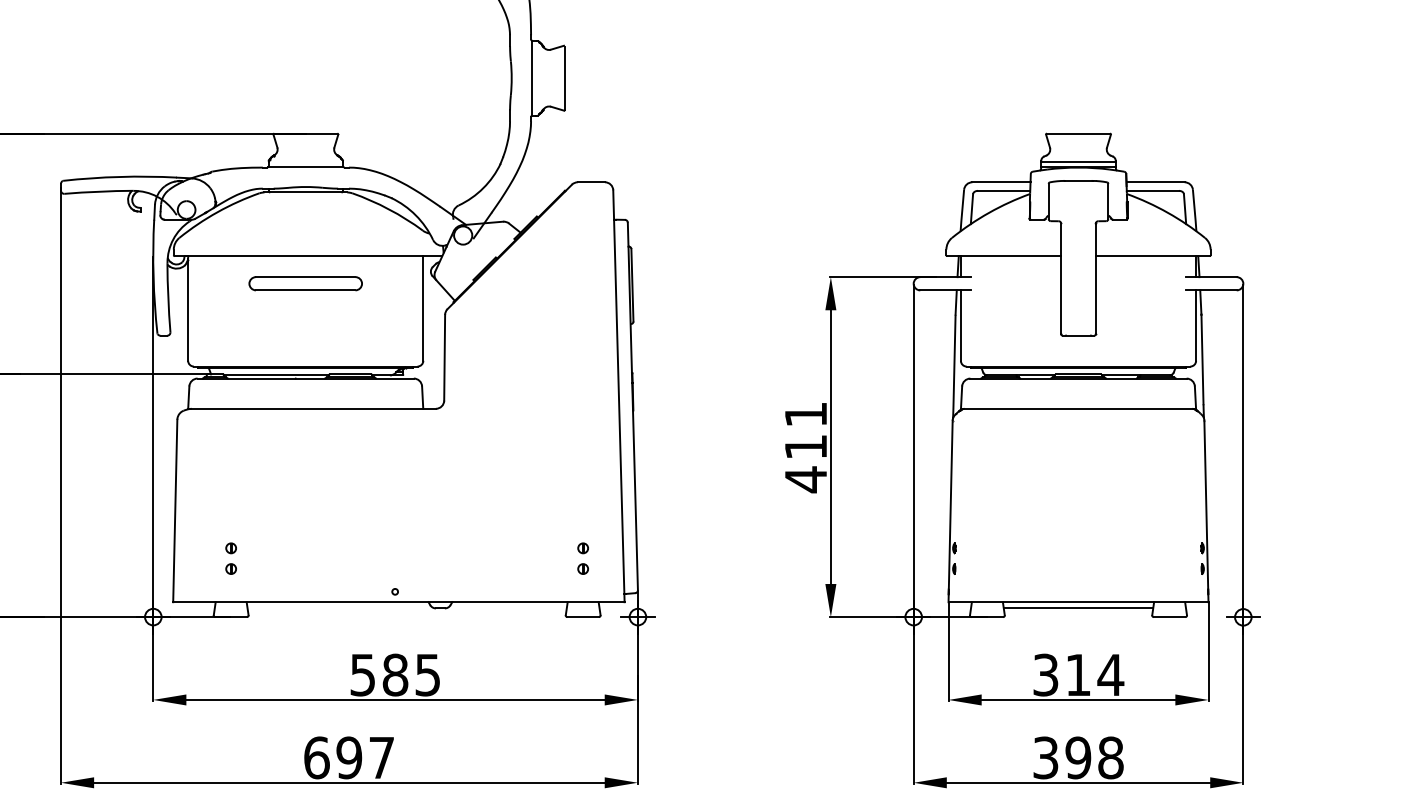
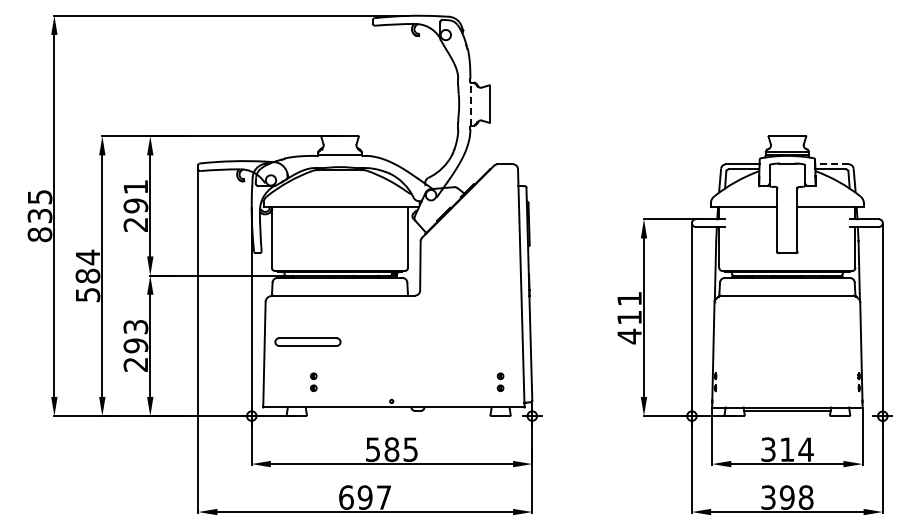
line: (531, 78) -> (470, 104), solid -> dashed
line: (1156, 182) -> (832, 164), solid -> dashed
part: (304, 282) -> (307, 341), moved
part: (230, 557) -> (313, 381), moved

